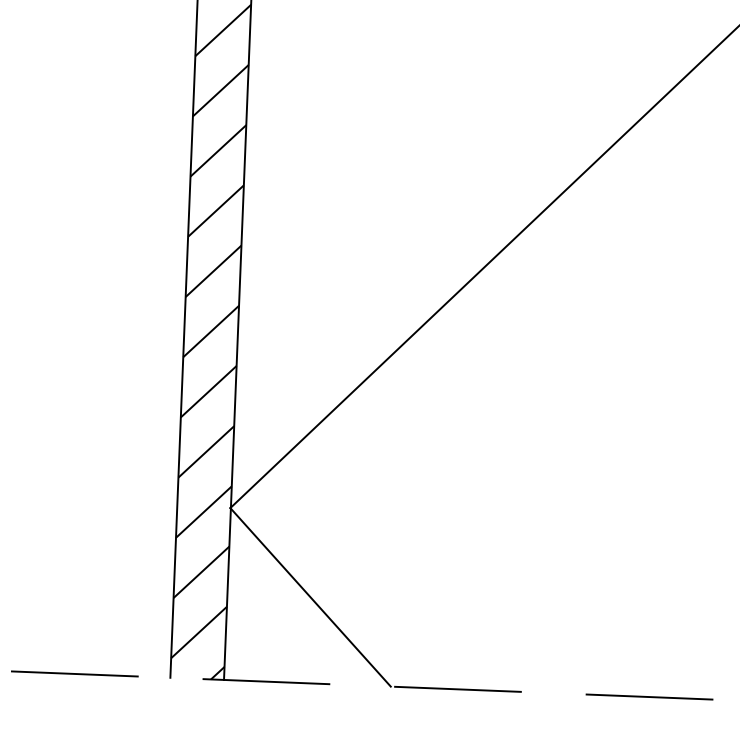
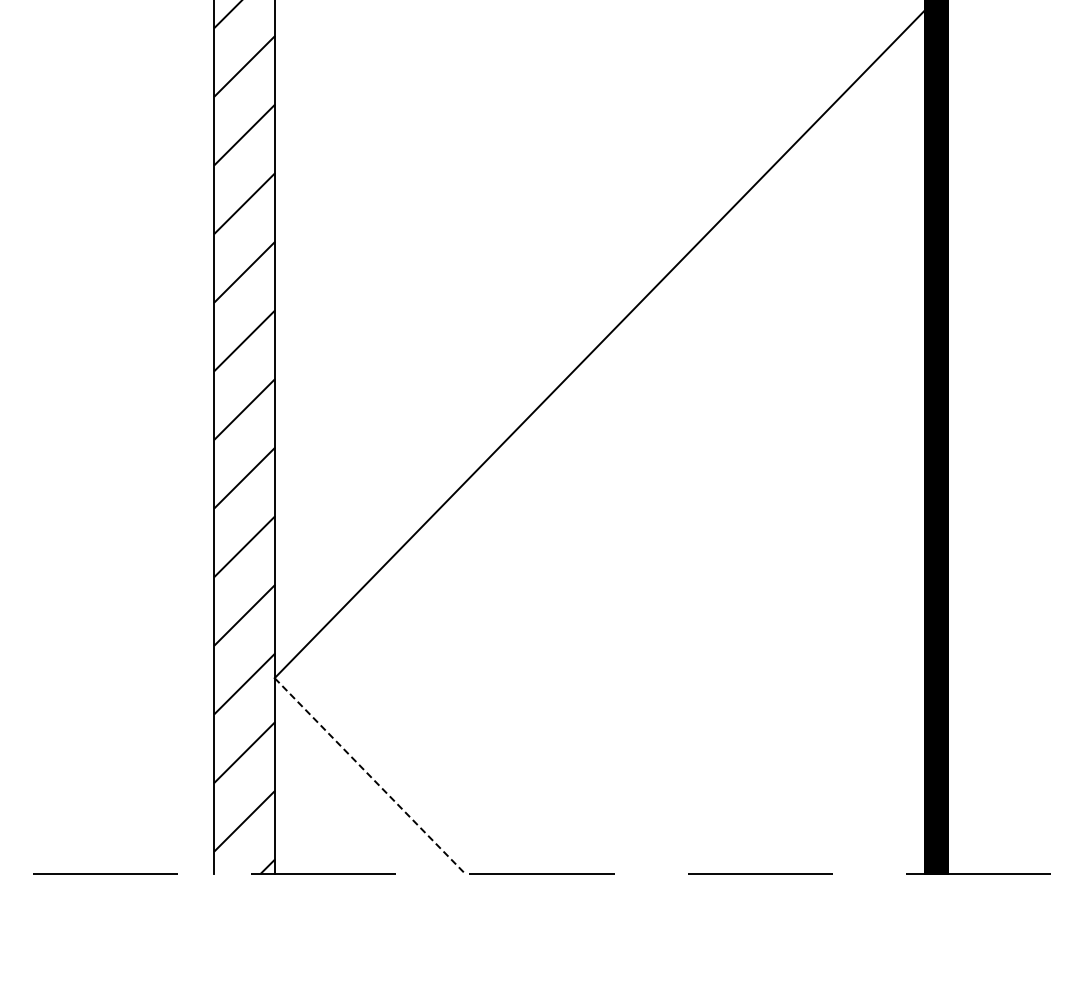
line: (310, 597) -> (370, 776), solid -> dashed

